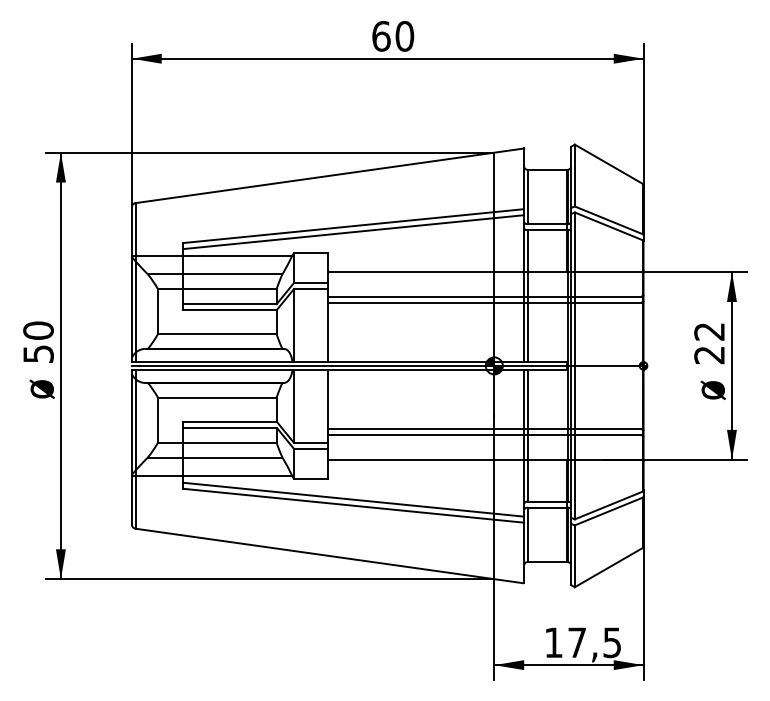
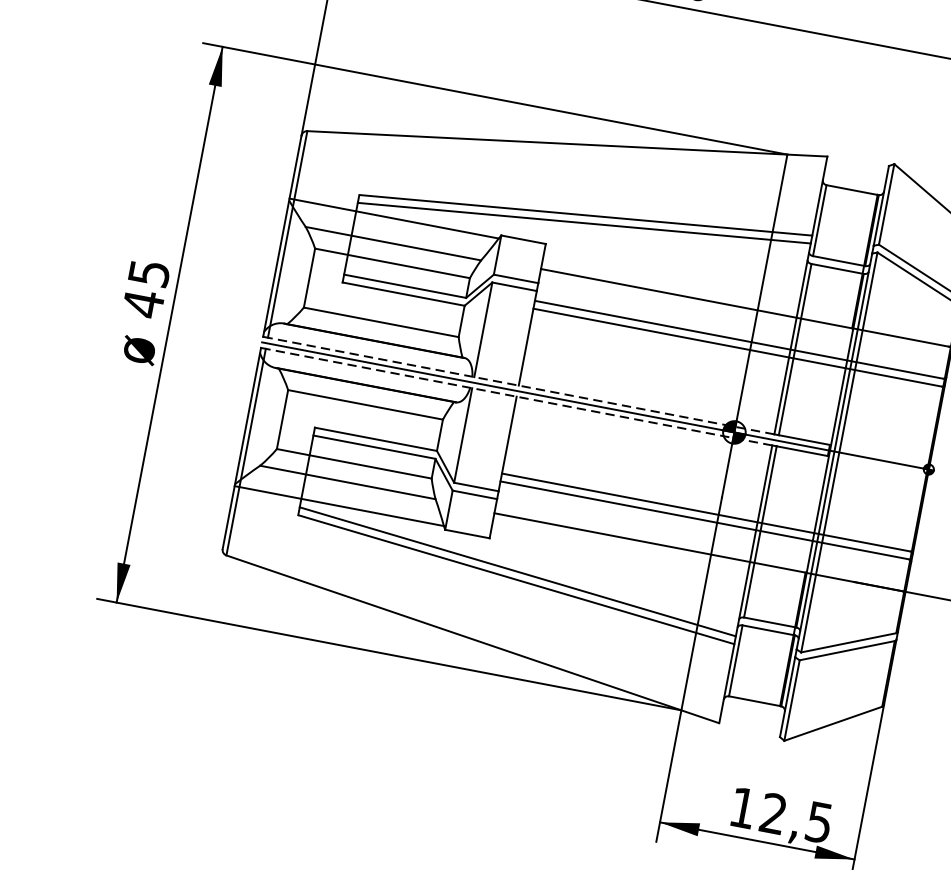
text: (38, 342) -> (146, 288), 50 -> 45
line: (329, 361) -> (520, 385), solid -> dashed
line: (329, 370) -> (518, 397), solid -> dashed
text: (576, 642) -> (772, 813), 17,5 -> 12,5

